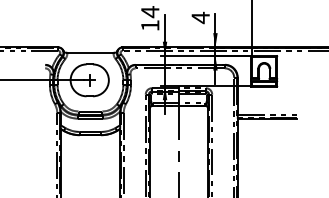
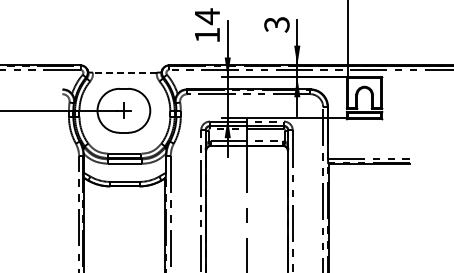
text: (200, 17) -> (276, 24), 4 -> 3
line: (90, 52) -> (124, 72), solid -> dashed

